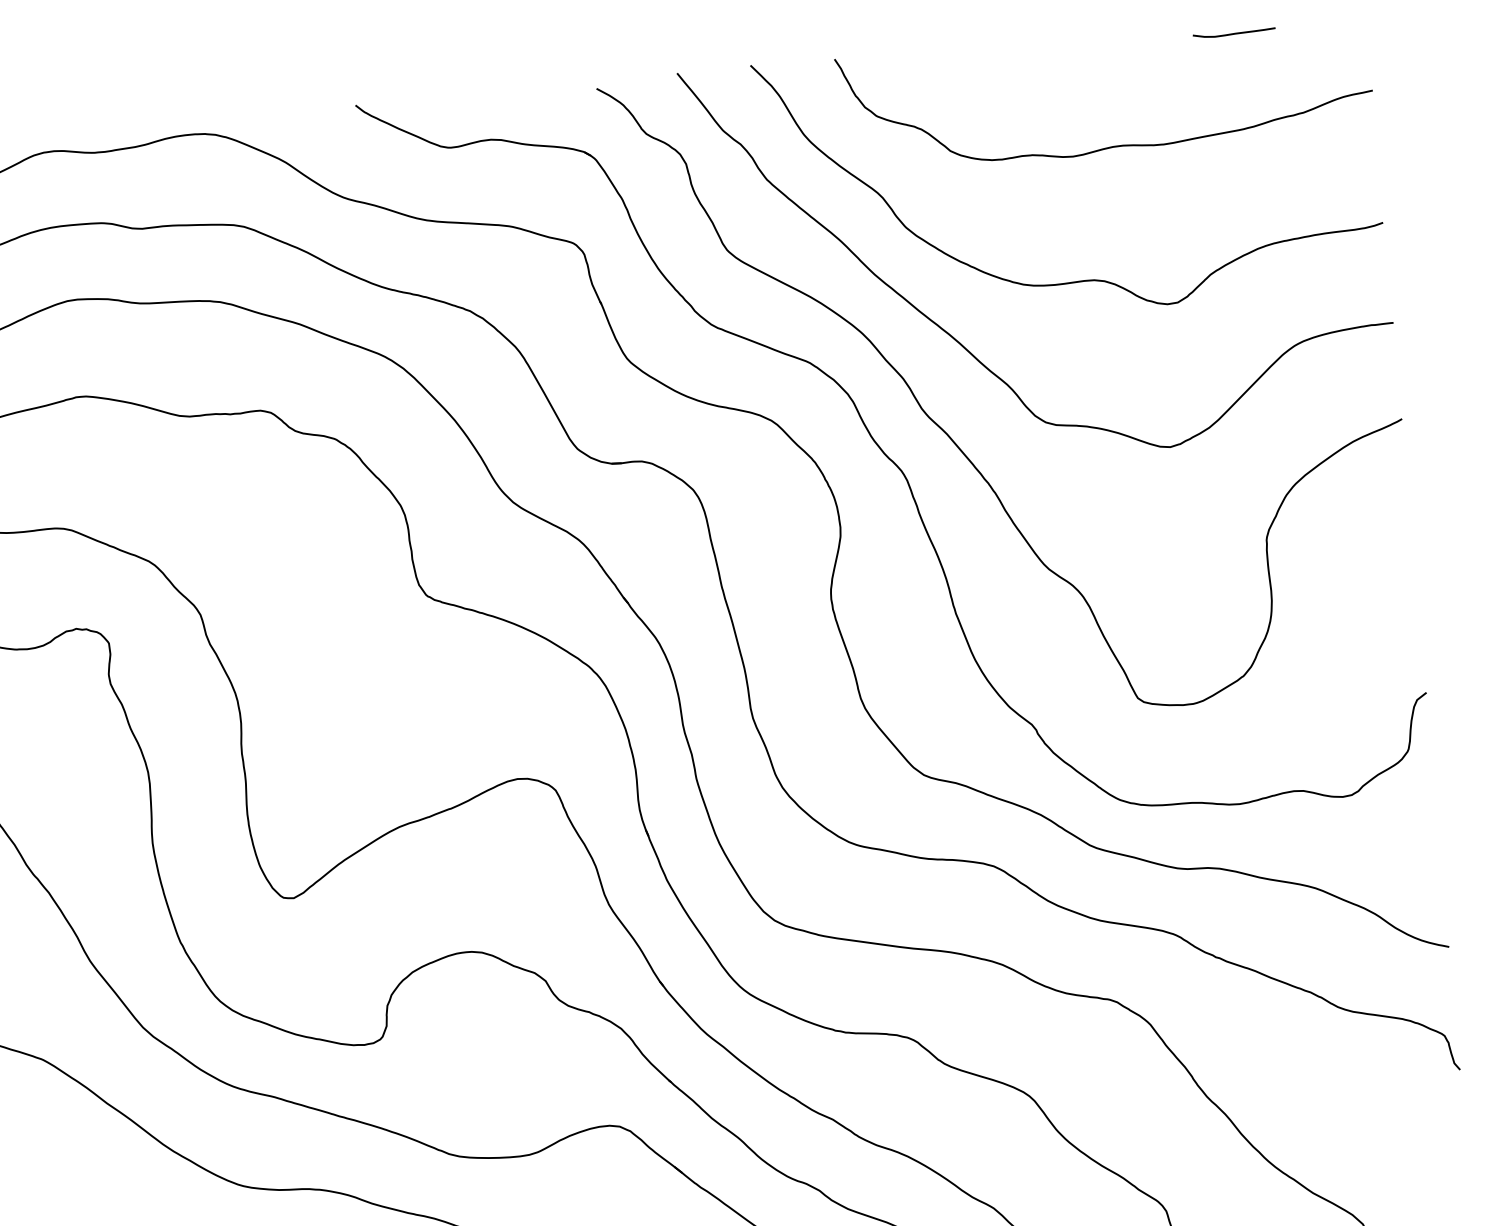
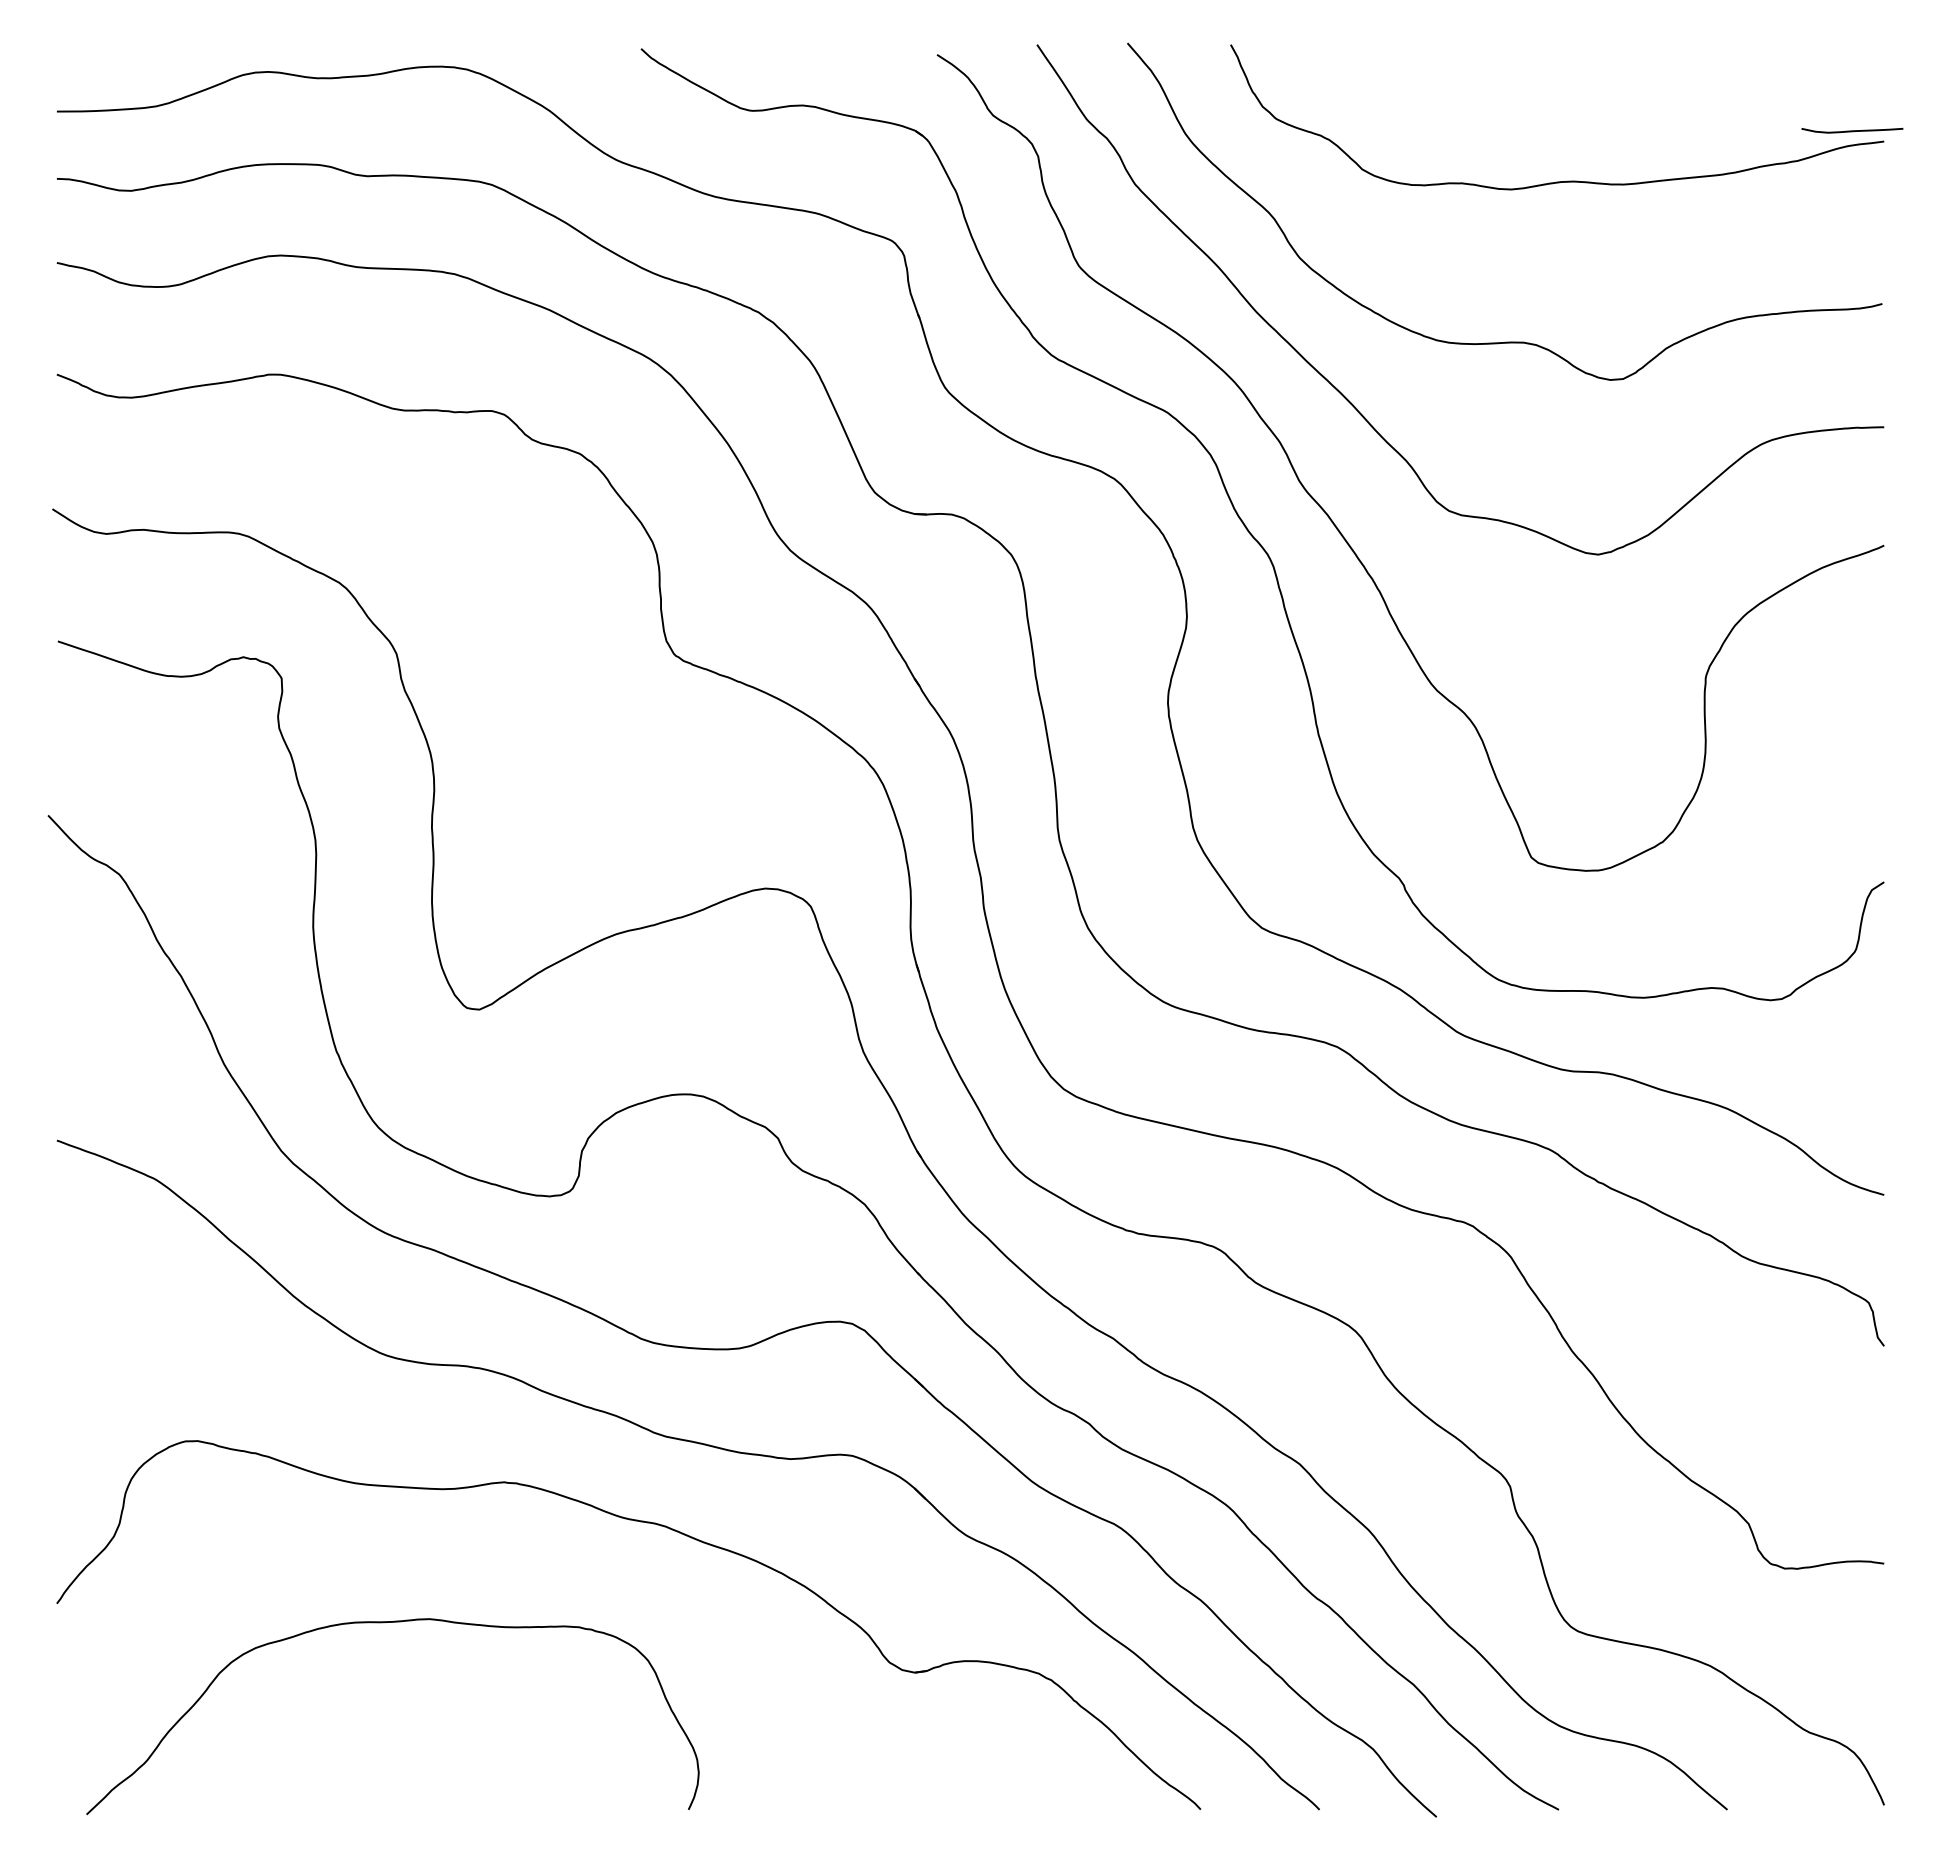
curve: (1234, 33) -> (1852, 130), moved

